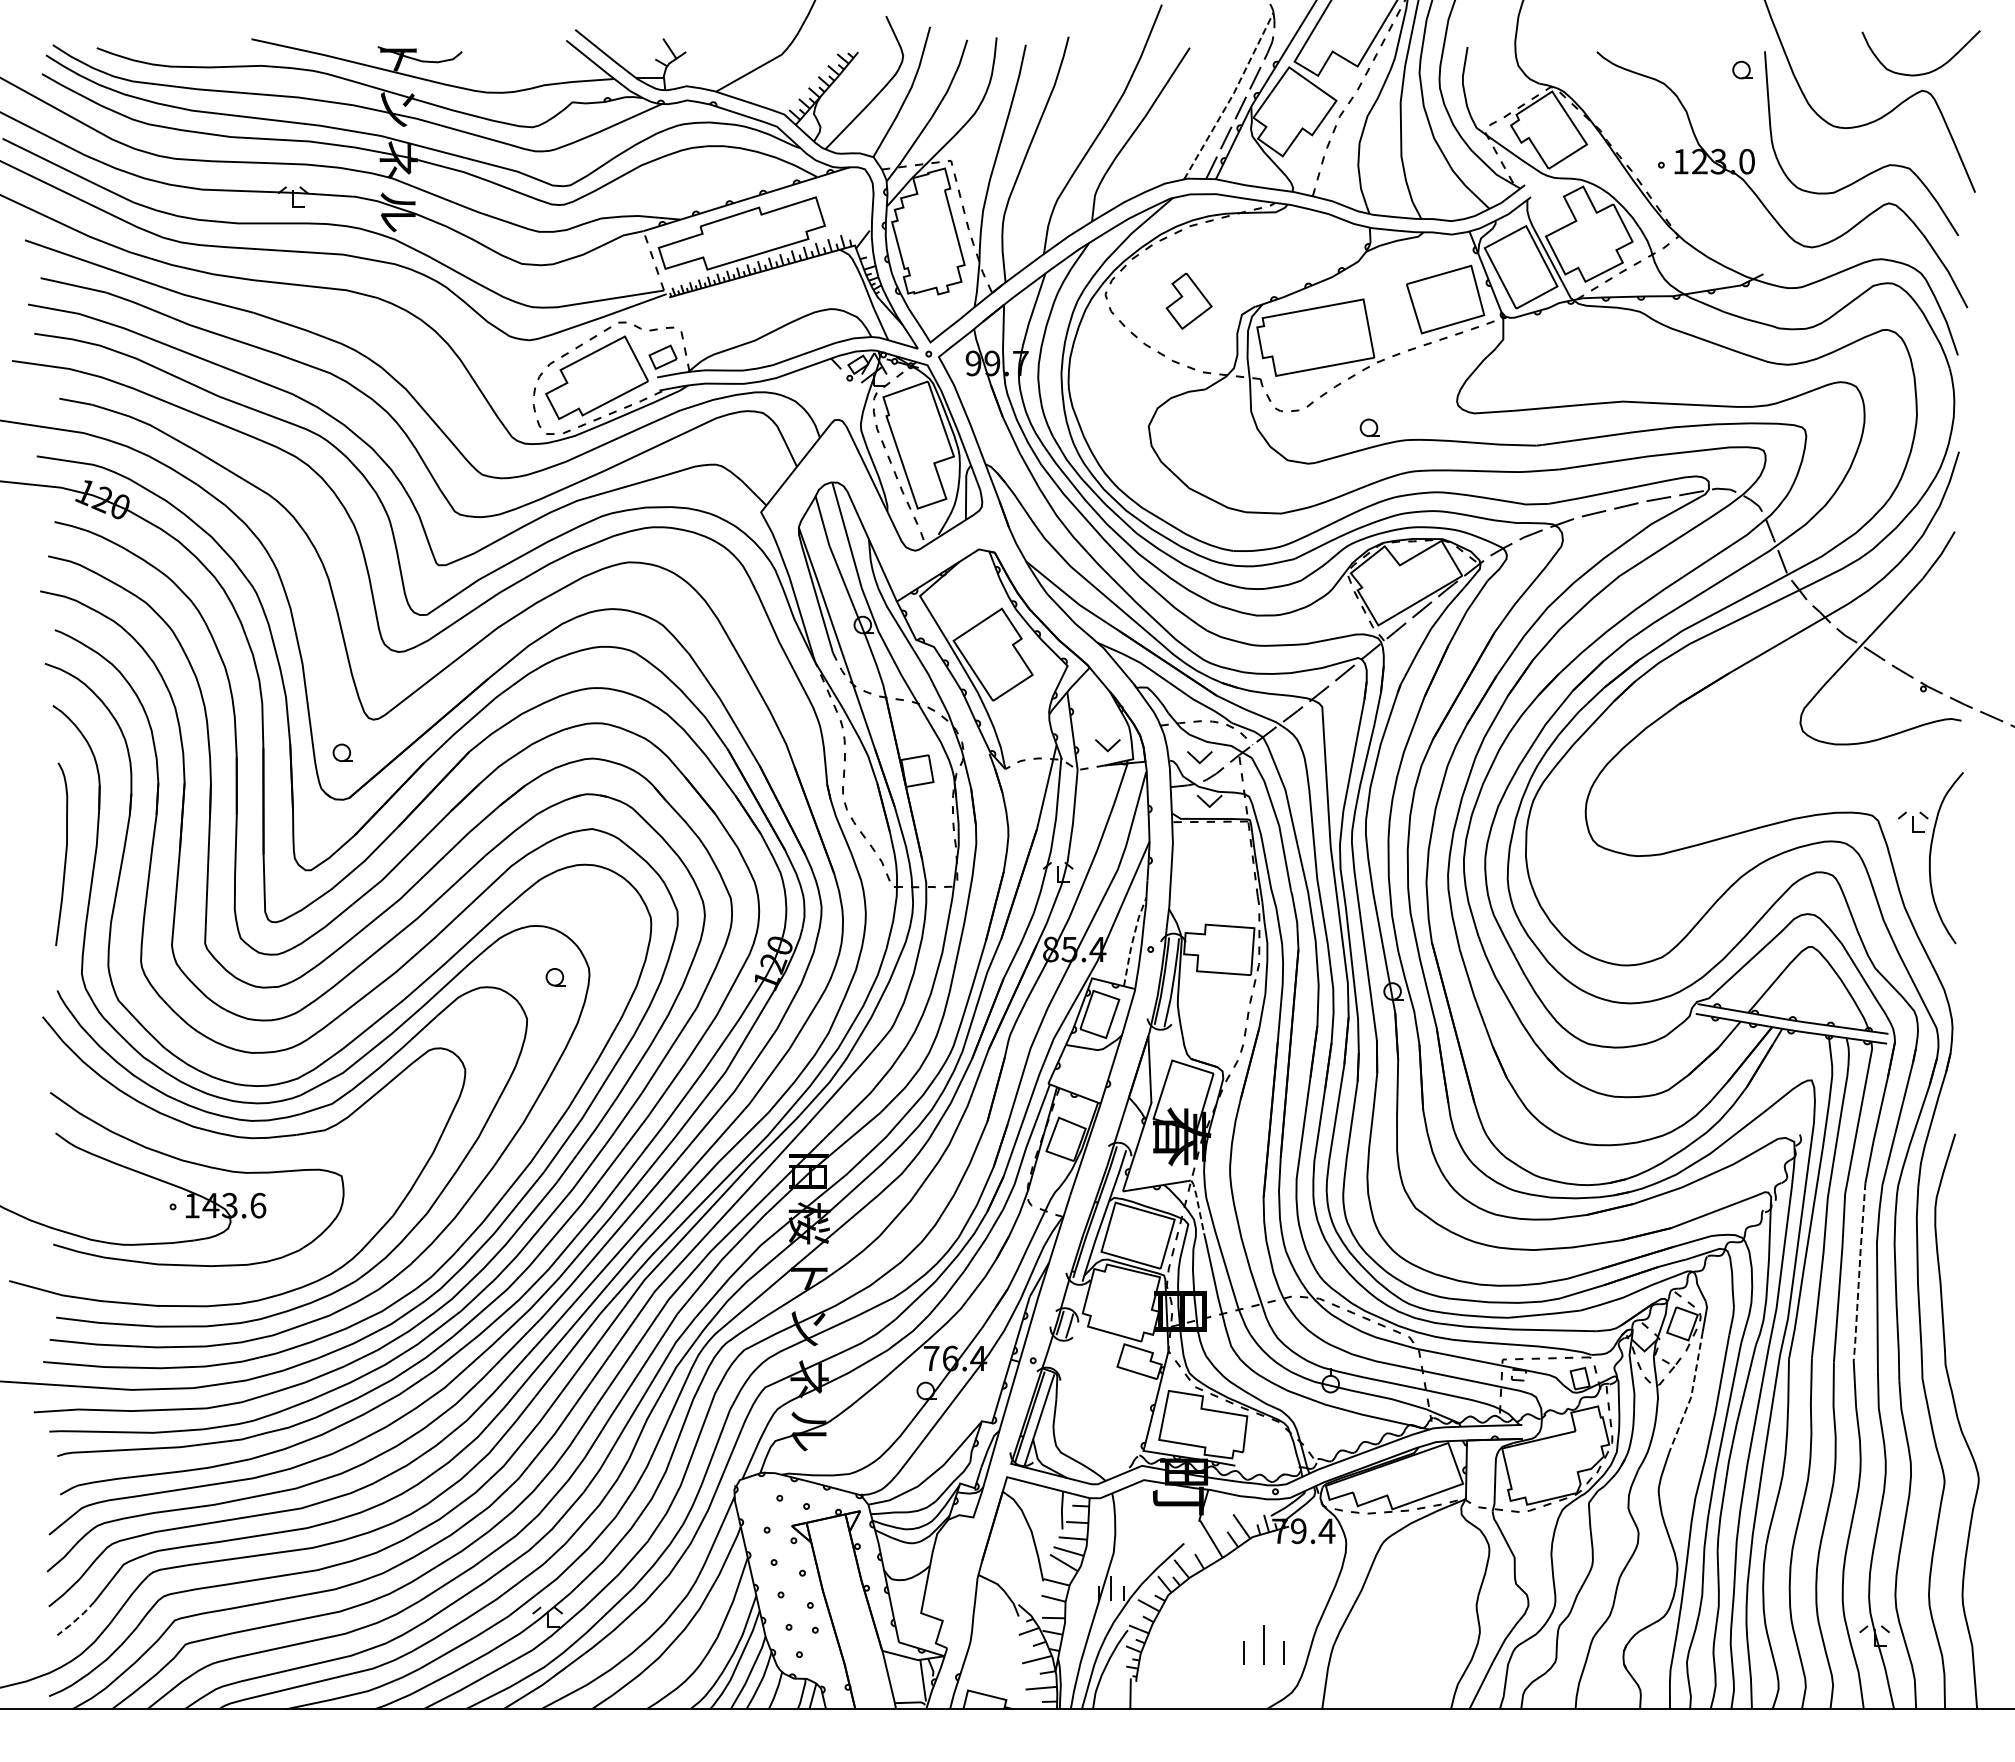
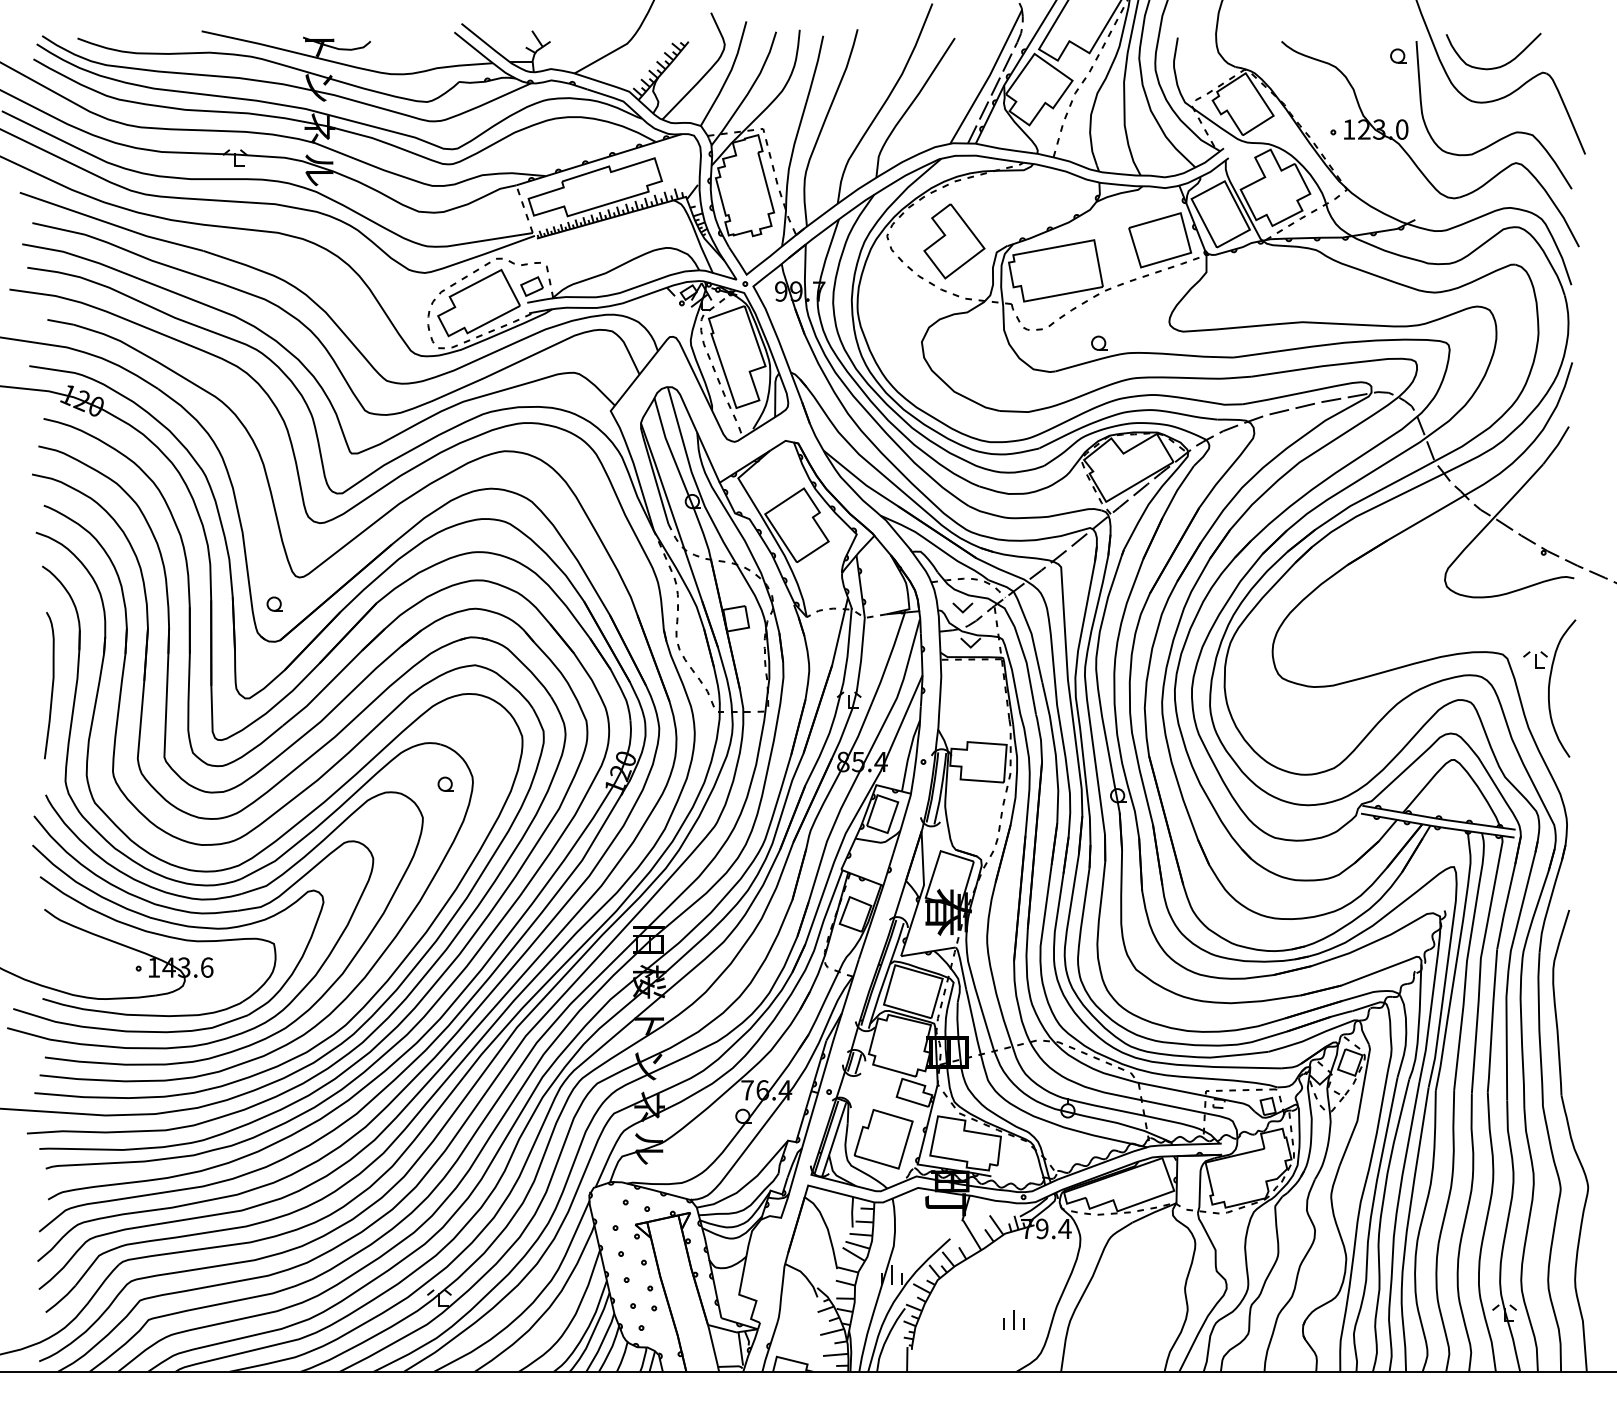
curve: (1925, 72) -> (1497, 66), moved
line: (1232, 96) -> (989, 77), dashed -> solid
part: (1188, 301) -> (953, 241), size x1.67
part: (1107, 745) -> (888, 598), removed
line: (1132, 941) -> (908, 755), dashed -> solid
part: (214, 1151) -> (171, 924), added
line: (1198, 1205) -> (961, 967), dashed -> solid
line: (1859, 1271) -> (1492, 1020), dashed -> solid
line: (1691, 1394) -> (1357, 1119), dashed -> solid
part: (1101, 1419) -> (883, 1139), added
line: (76, 1619) -> (61, 1299), dashed -> solid
part: (1263, 1644) -> (1013, 1319), size x0.62

